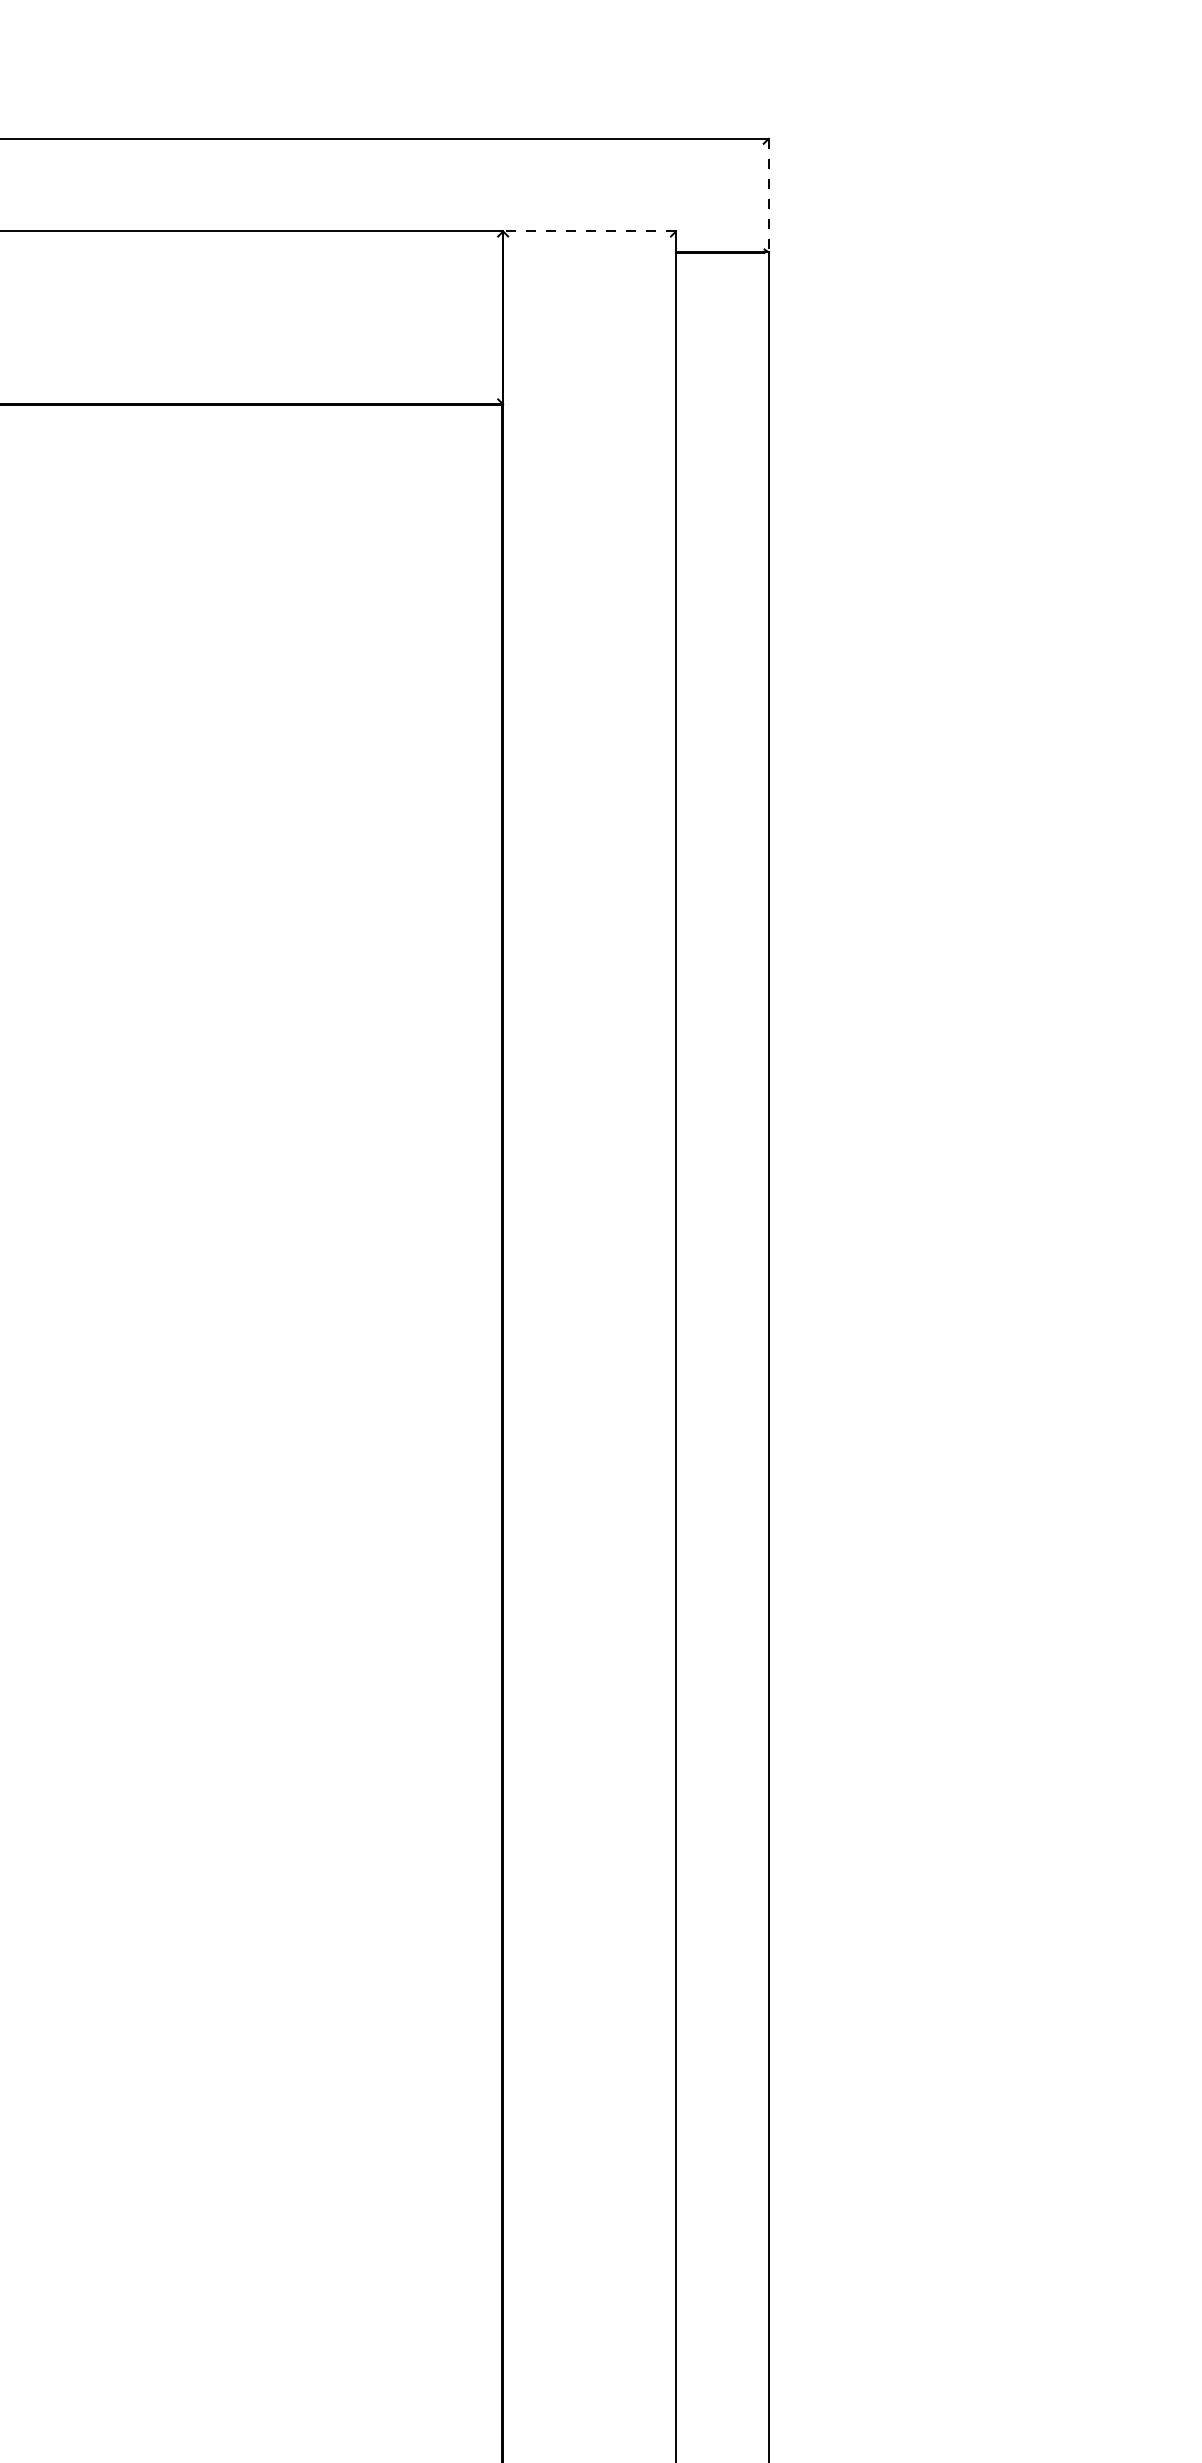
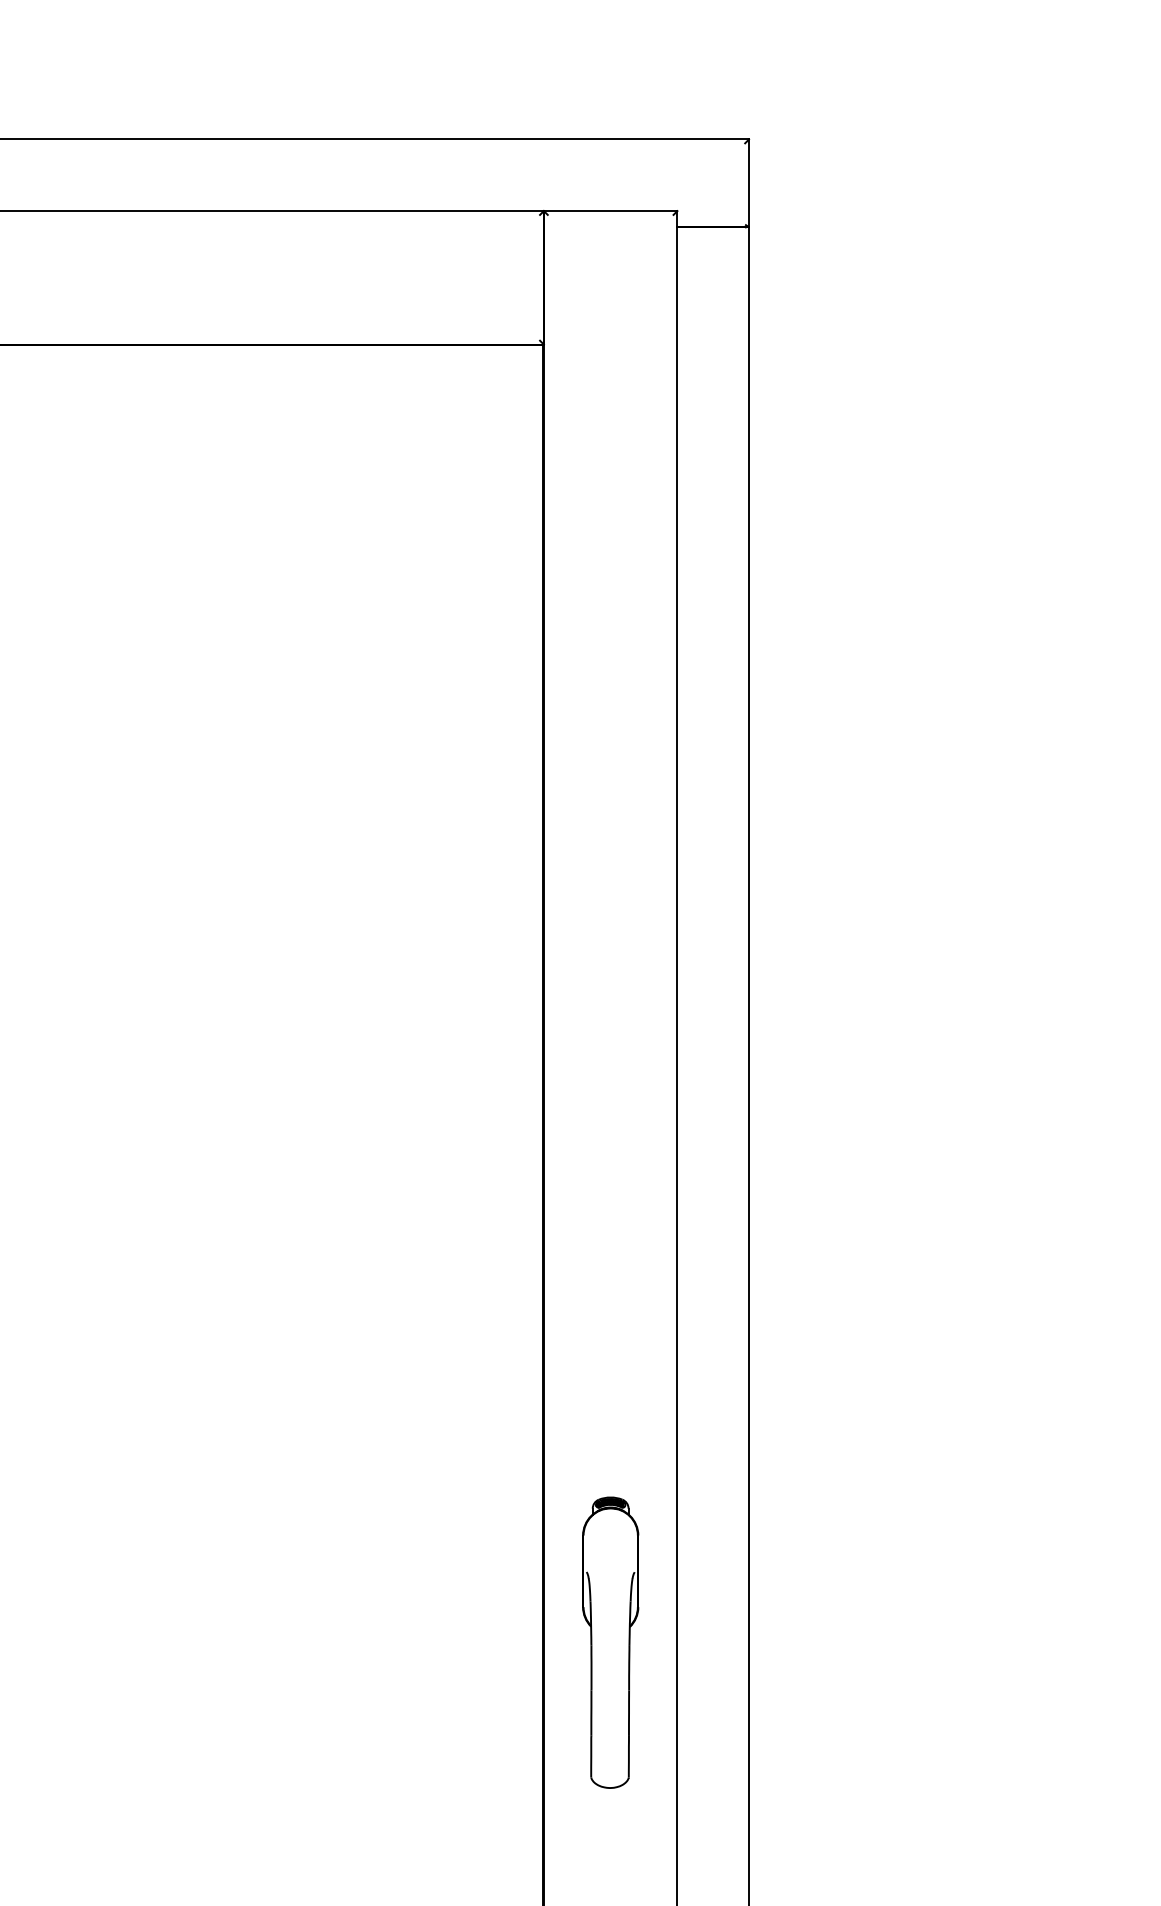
line: (769, 195) -> (749, 183), dashed -> solid
line: (589, 232) -> (610, 211), dashed -> solid
part: (589, 2085) -> (610, 1642), added

